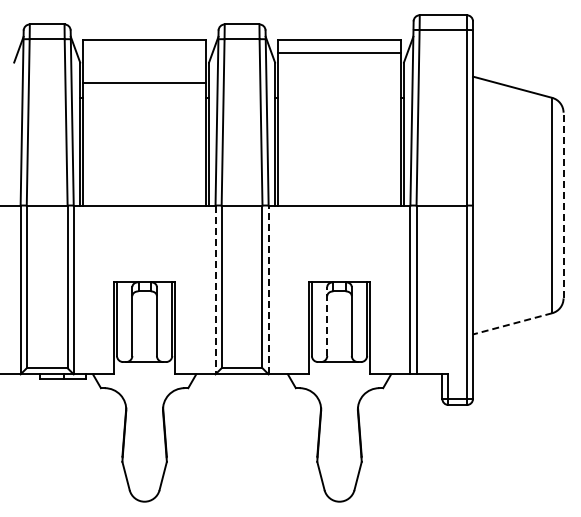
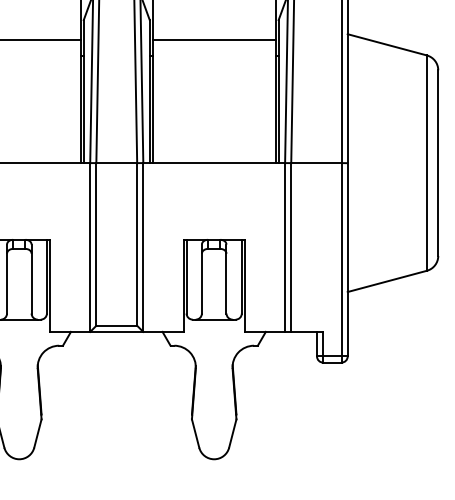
line: (339, 52) -> (214, 40), moved
line: (563, 205) -> (438, 163), dashed -> solid
line: (268, 289) -> (143, 247), dashed -> solid
line: (215, 290) -> (90, 248), dashed -> solid
line: (327, 321) -> (202, 279), dashed -> solid
line: (512, 323) -> (387, 281), dashed -> solid

